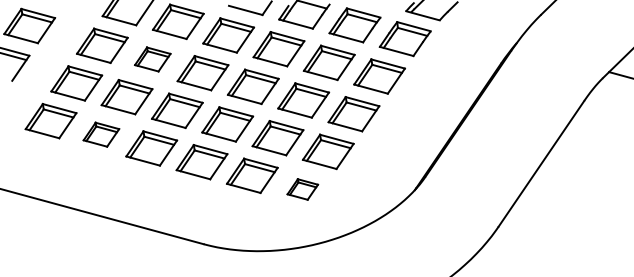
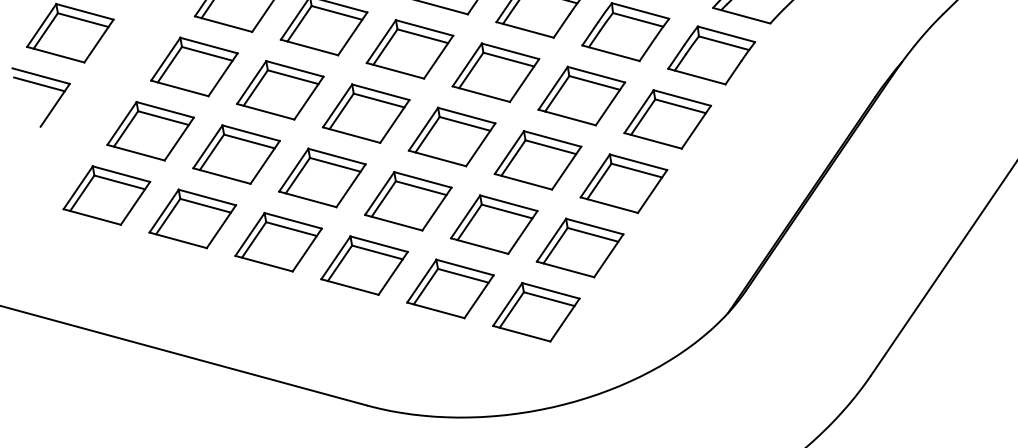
part: (152, 59) -> (280, 90), size x1.43
part: (101, 134) -> (192, 218), size x1.43
part: (302, 189) -> (536, 312), size x1.67

